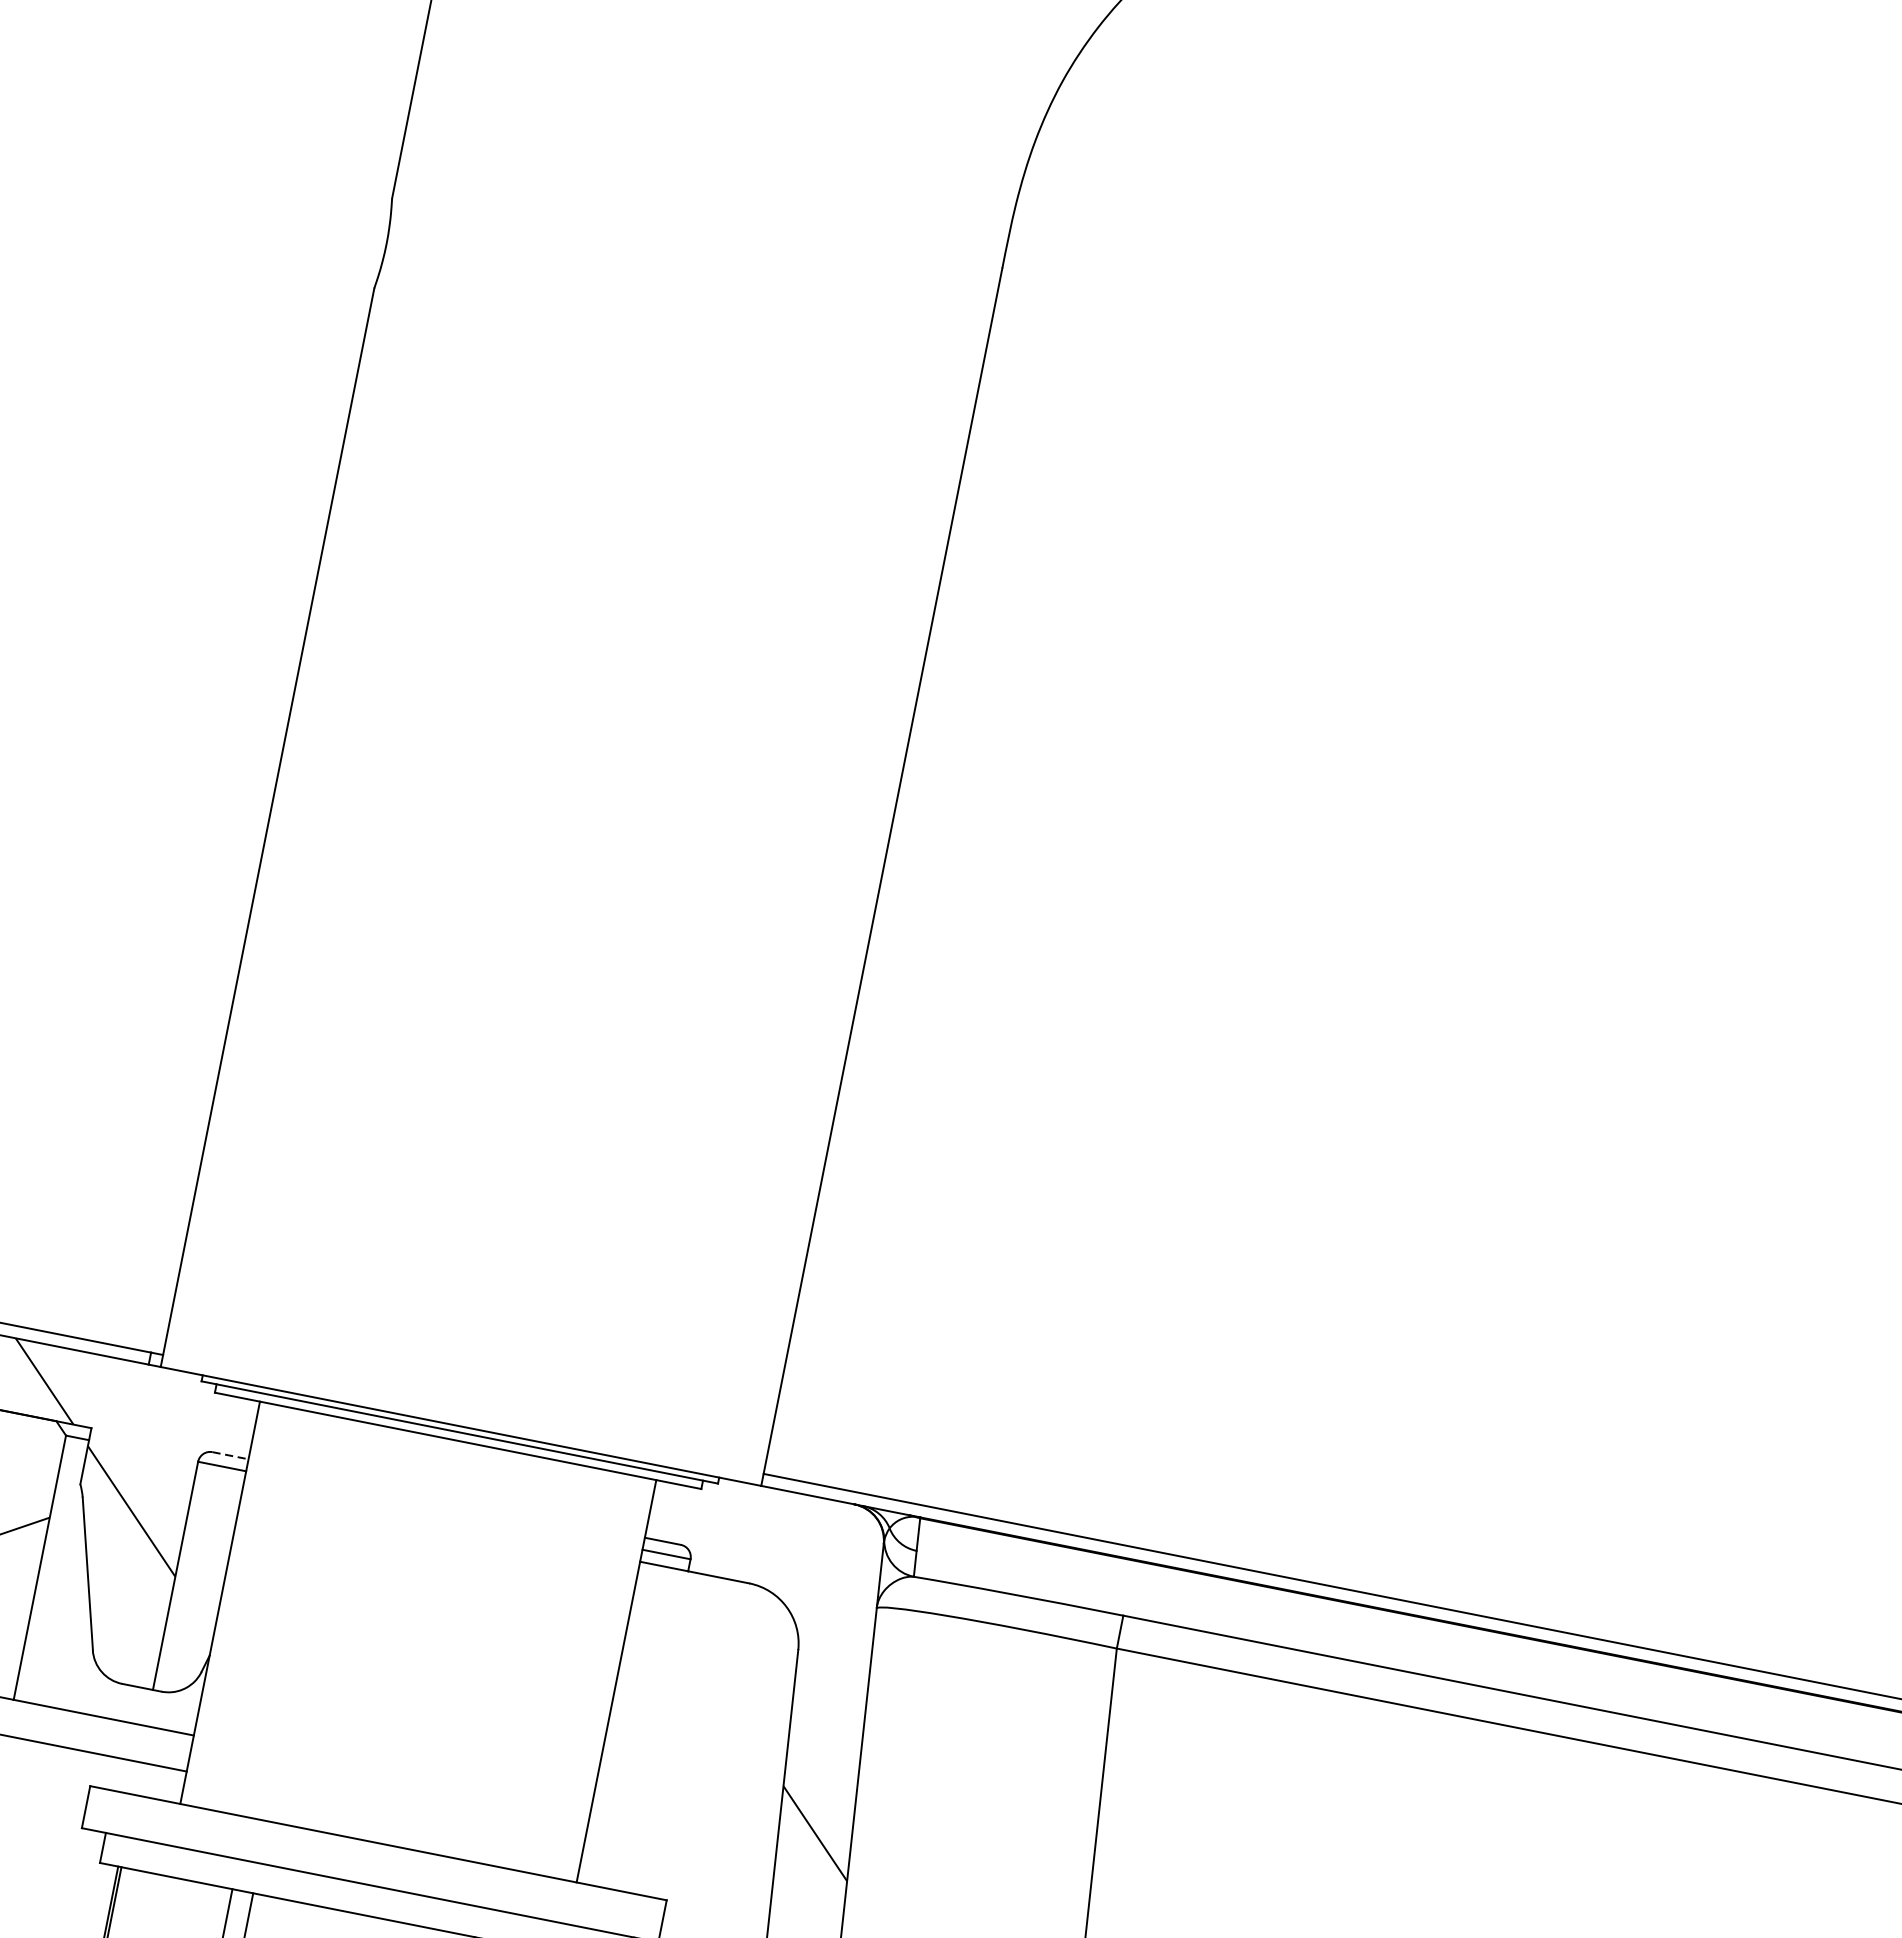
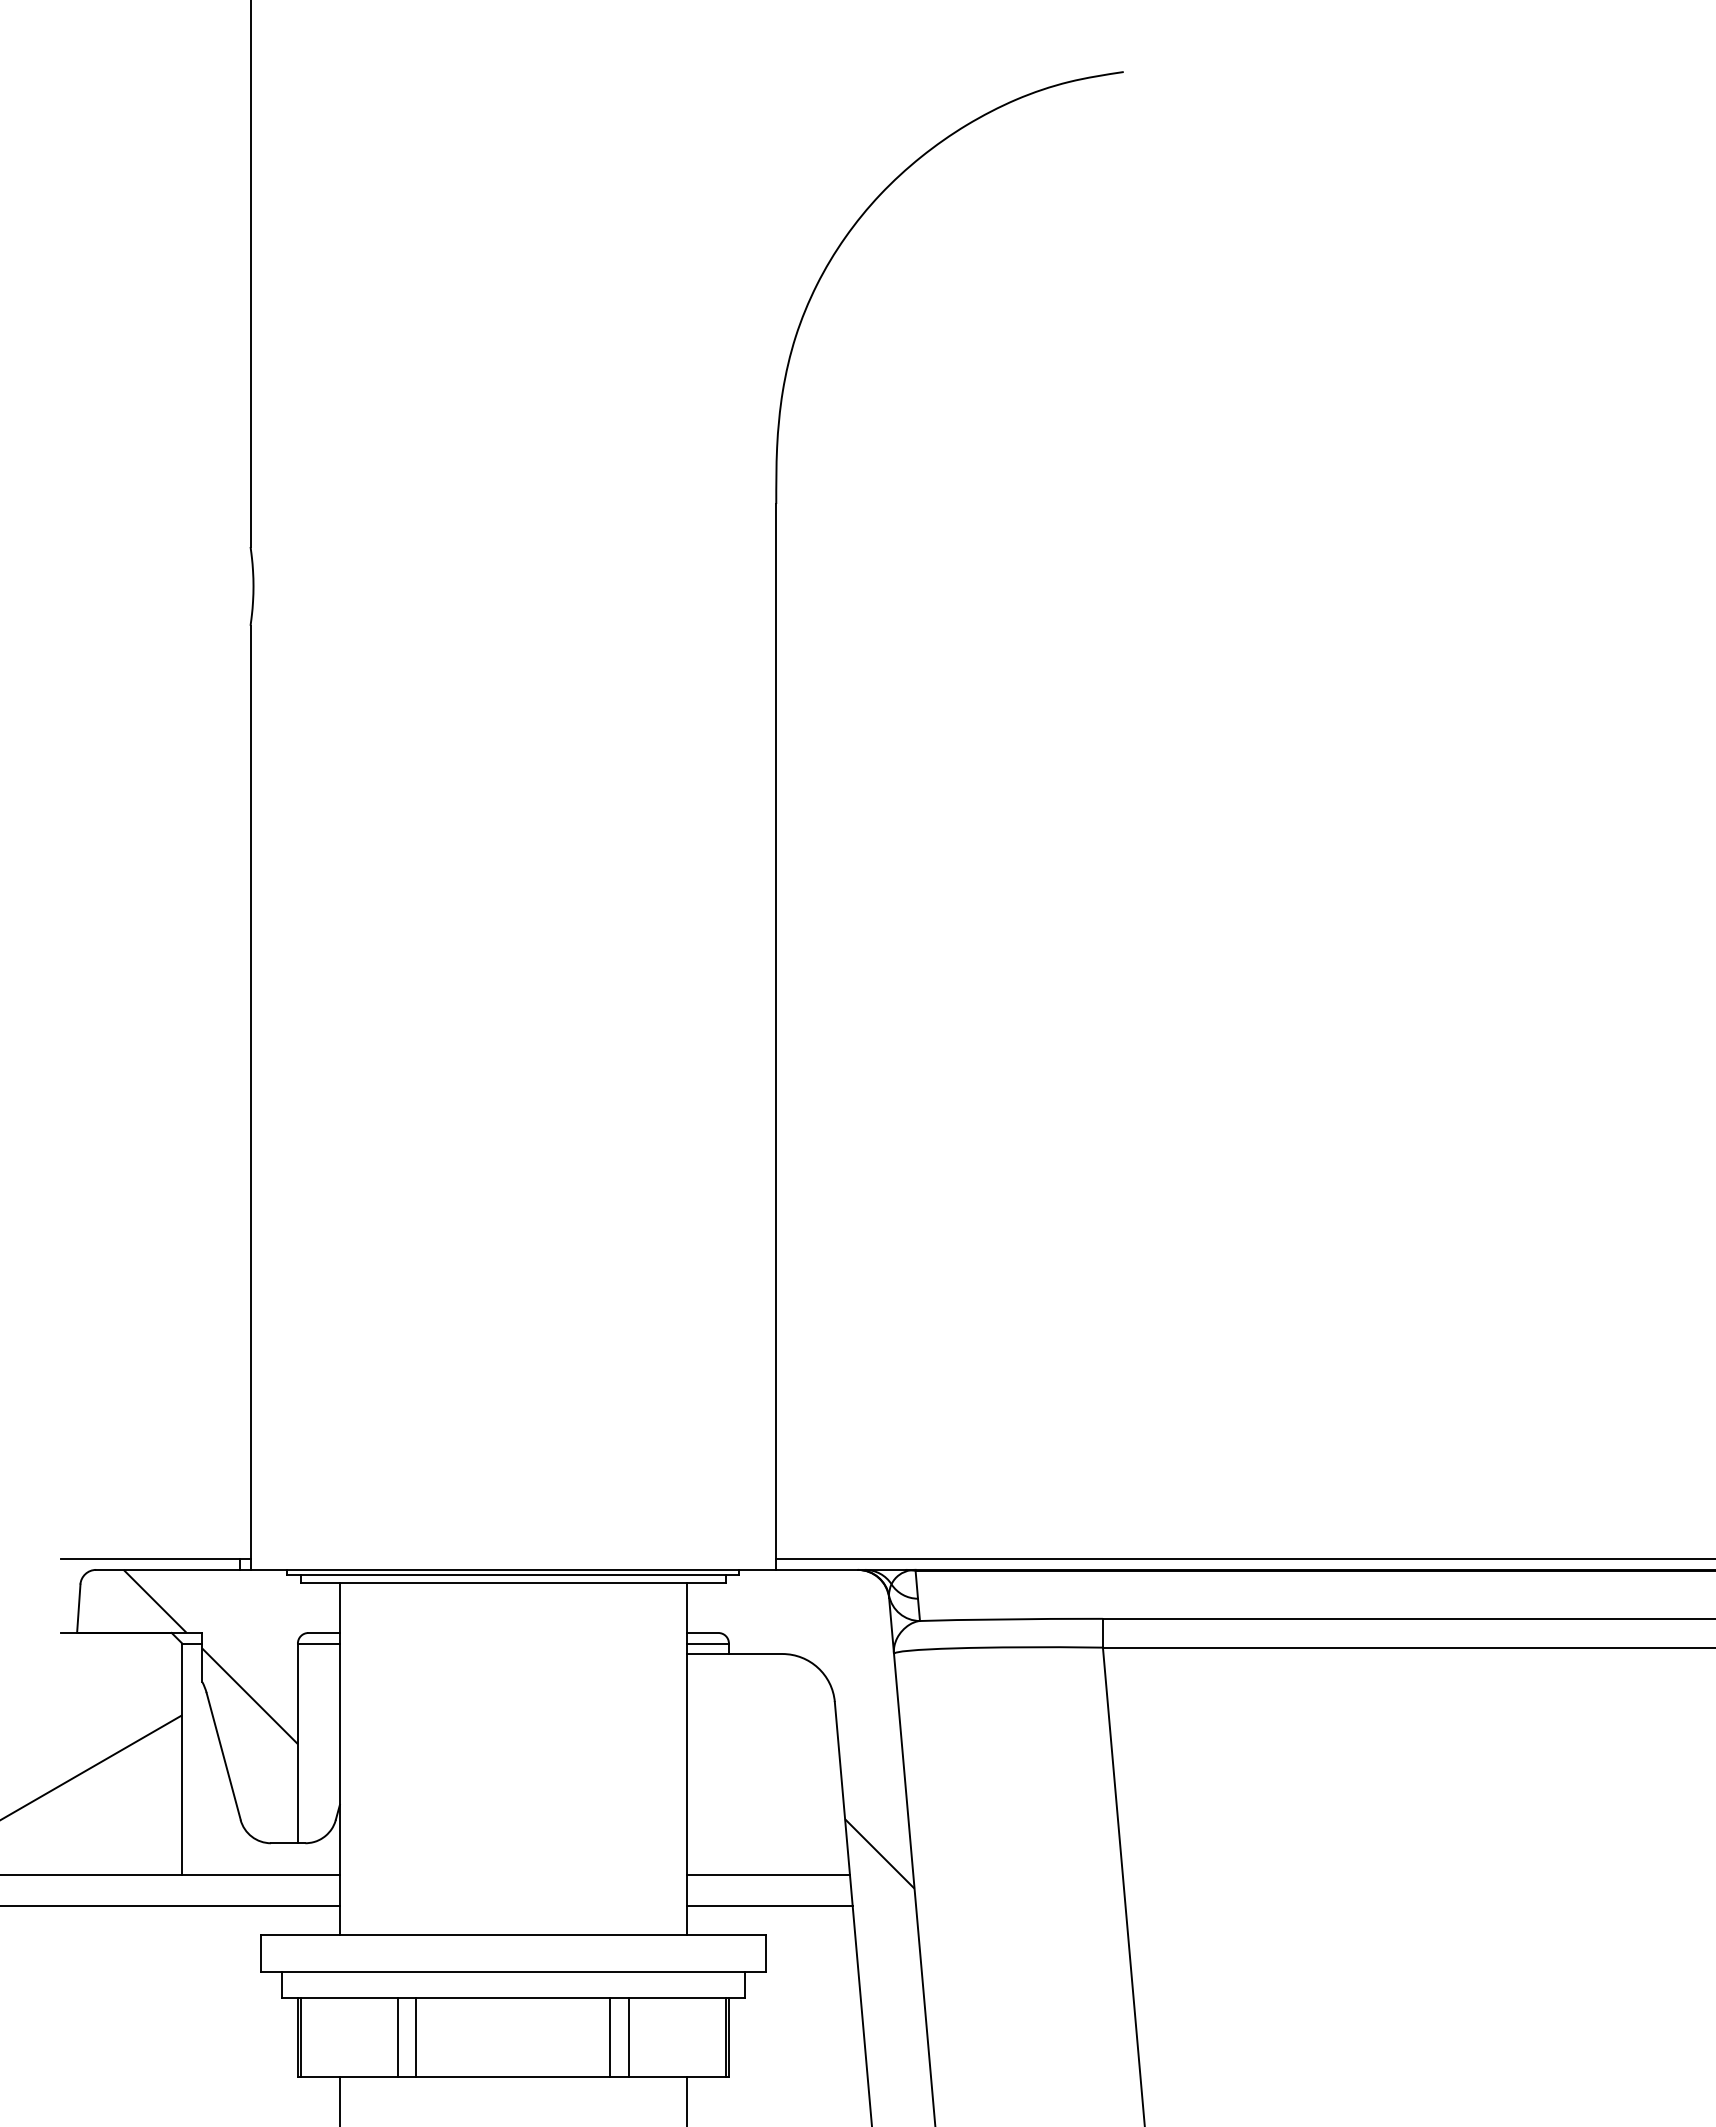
line: (231, 1455) -> (324, 1632), dashed -> solid
line: (682, 1831) -> (767, 1874), added
line: (677, 1868) -> (769, 1906), added

